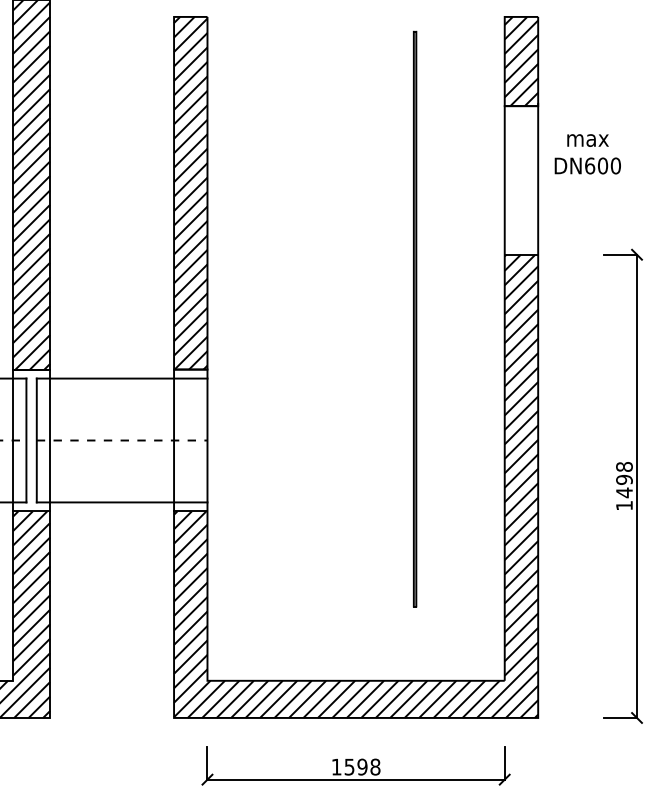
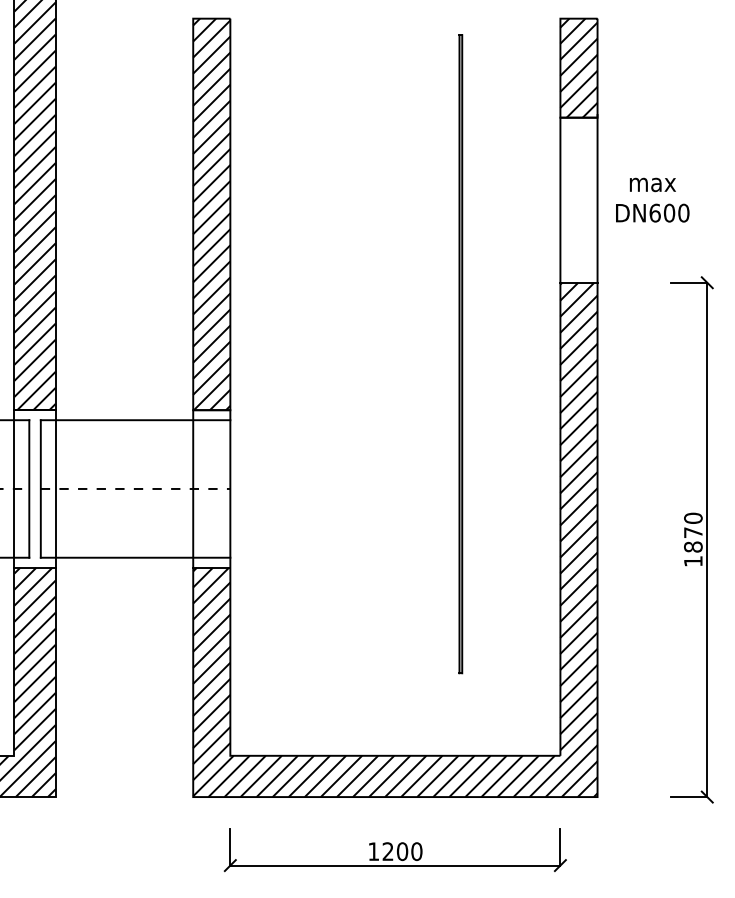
text: (587, 153) -> (652, 199), moved
text: (624, 479) -> (693, 532), 1498 -> 1870
text: (362, 766) -> (402, 851), 1598 -> 1200

